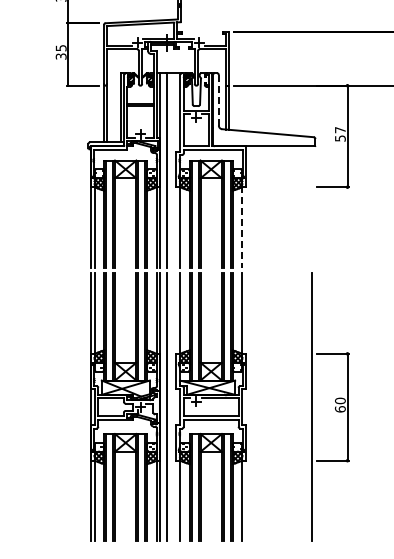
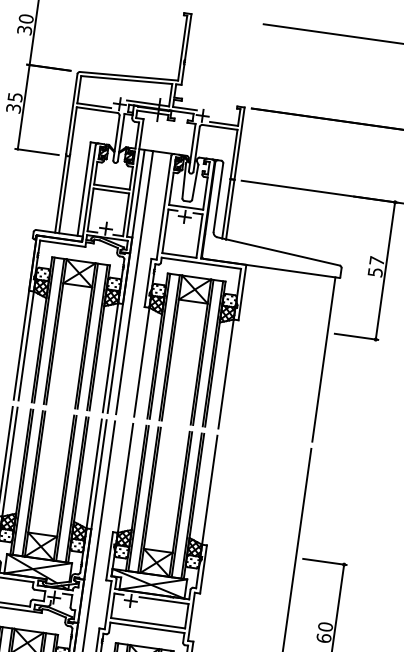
line: (218, 99) -> (218, 196), dashed -> solid
line: (311, 206) -> (323, 358), added
line: (242, 227) -> (226, 373), dashed -> solid

